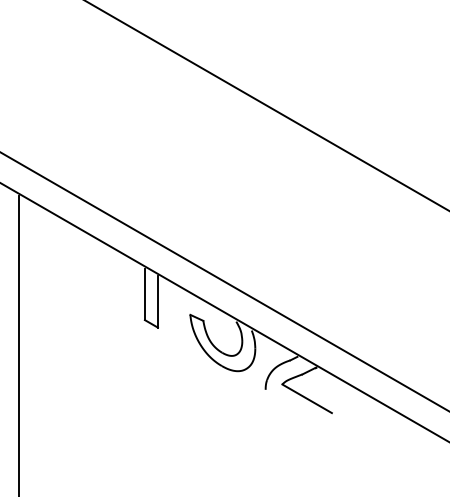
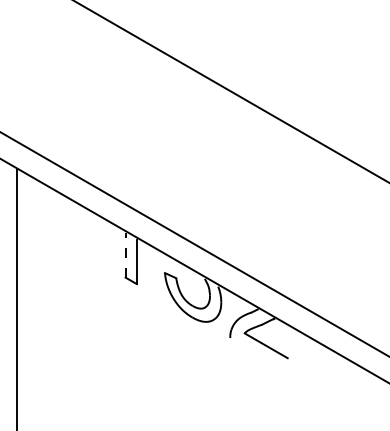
line: (144, 293) -> (125, 254), solid -> dashed

